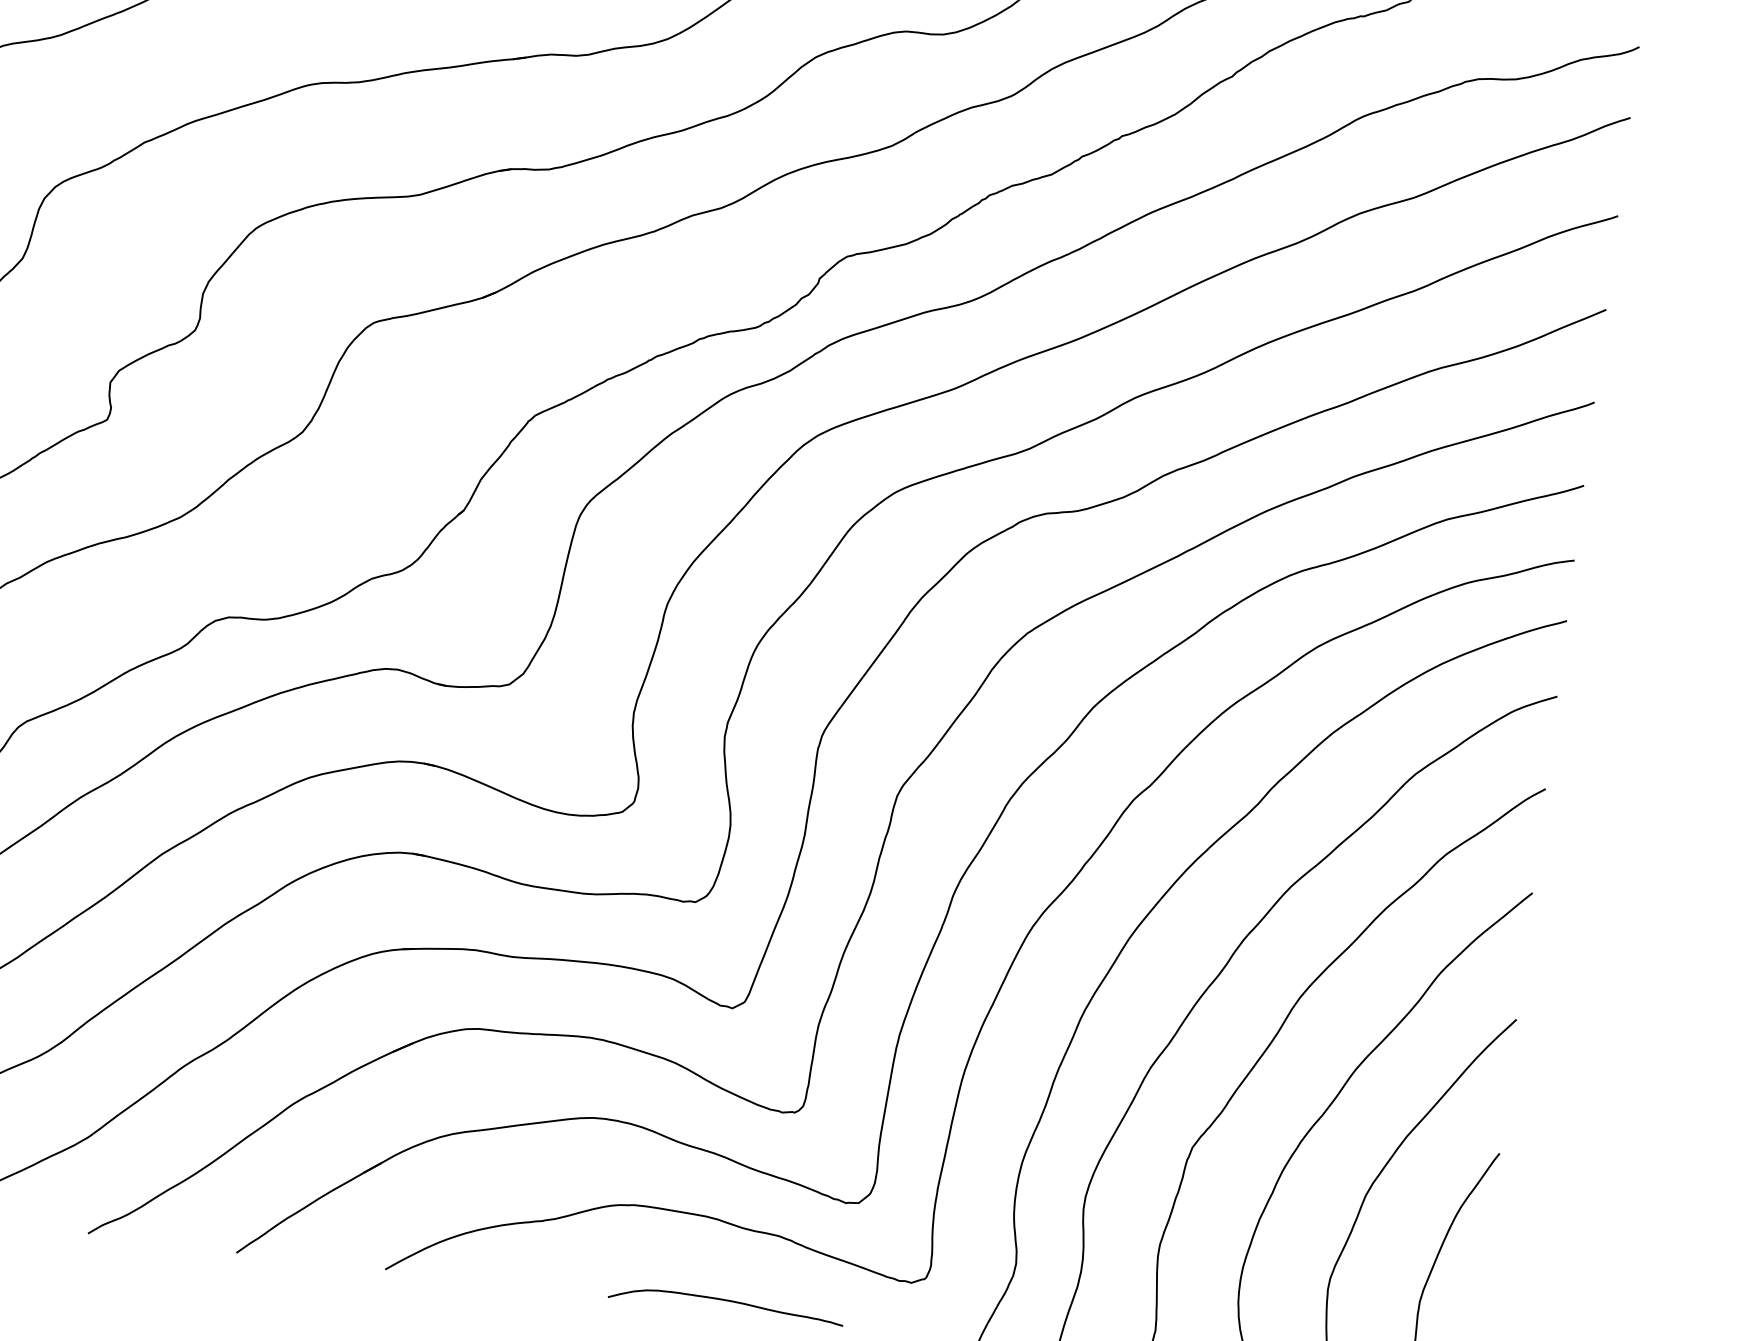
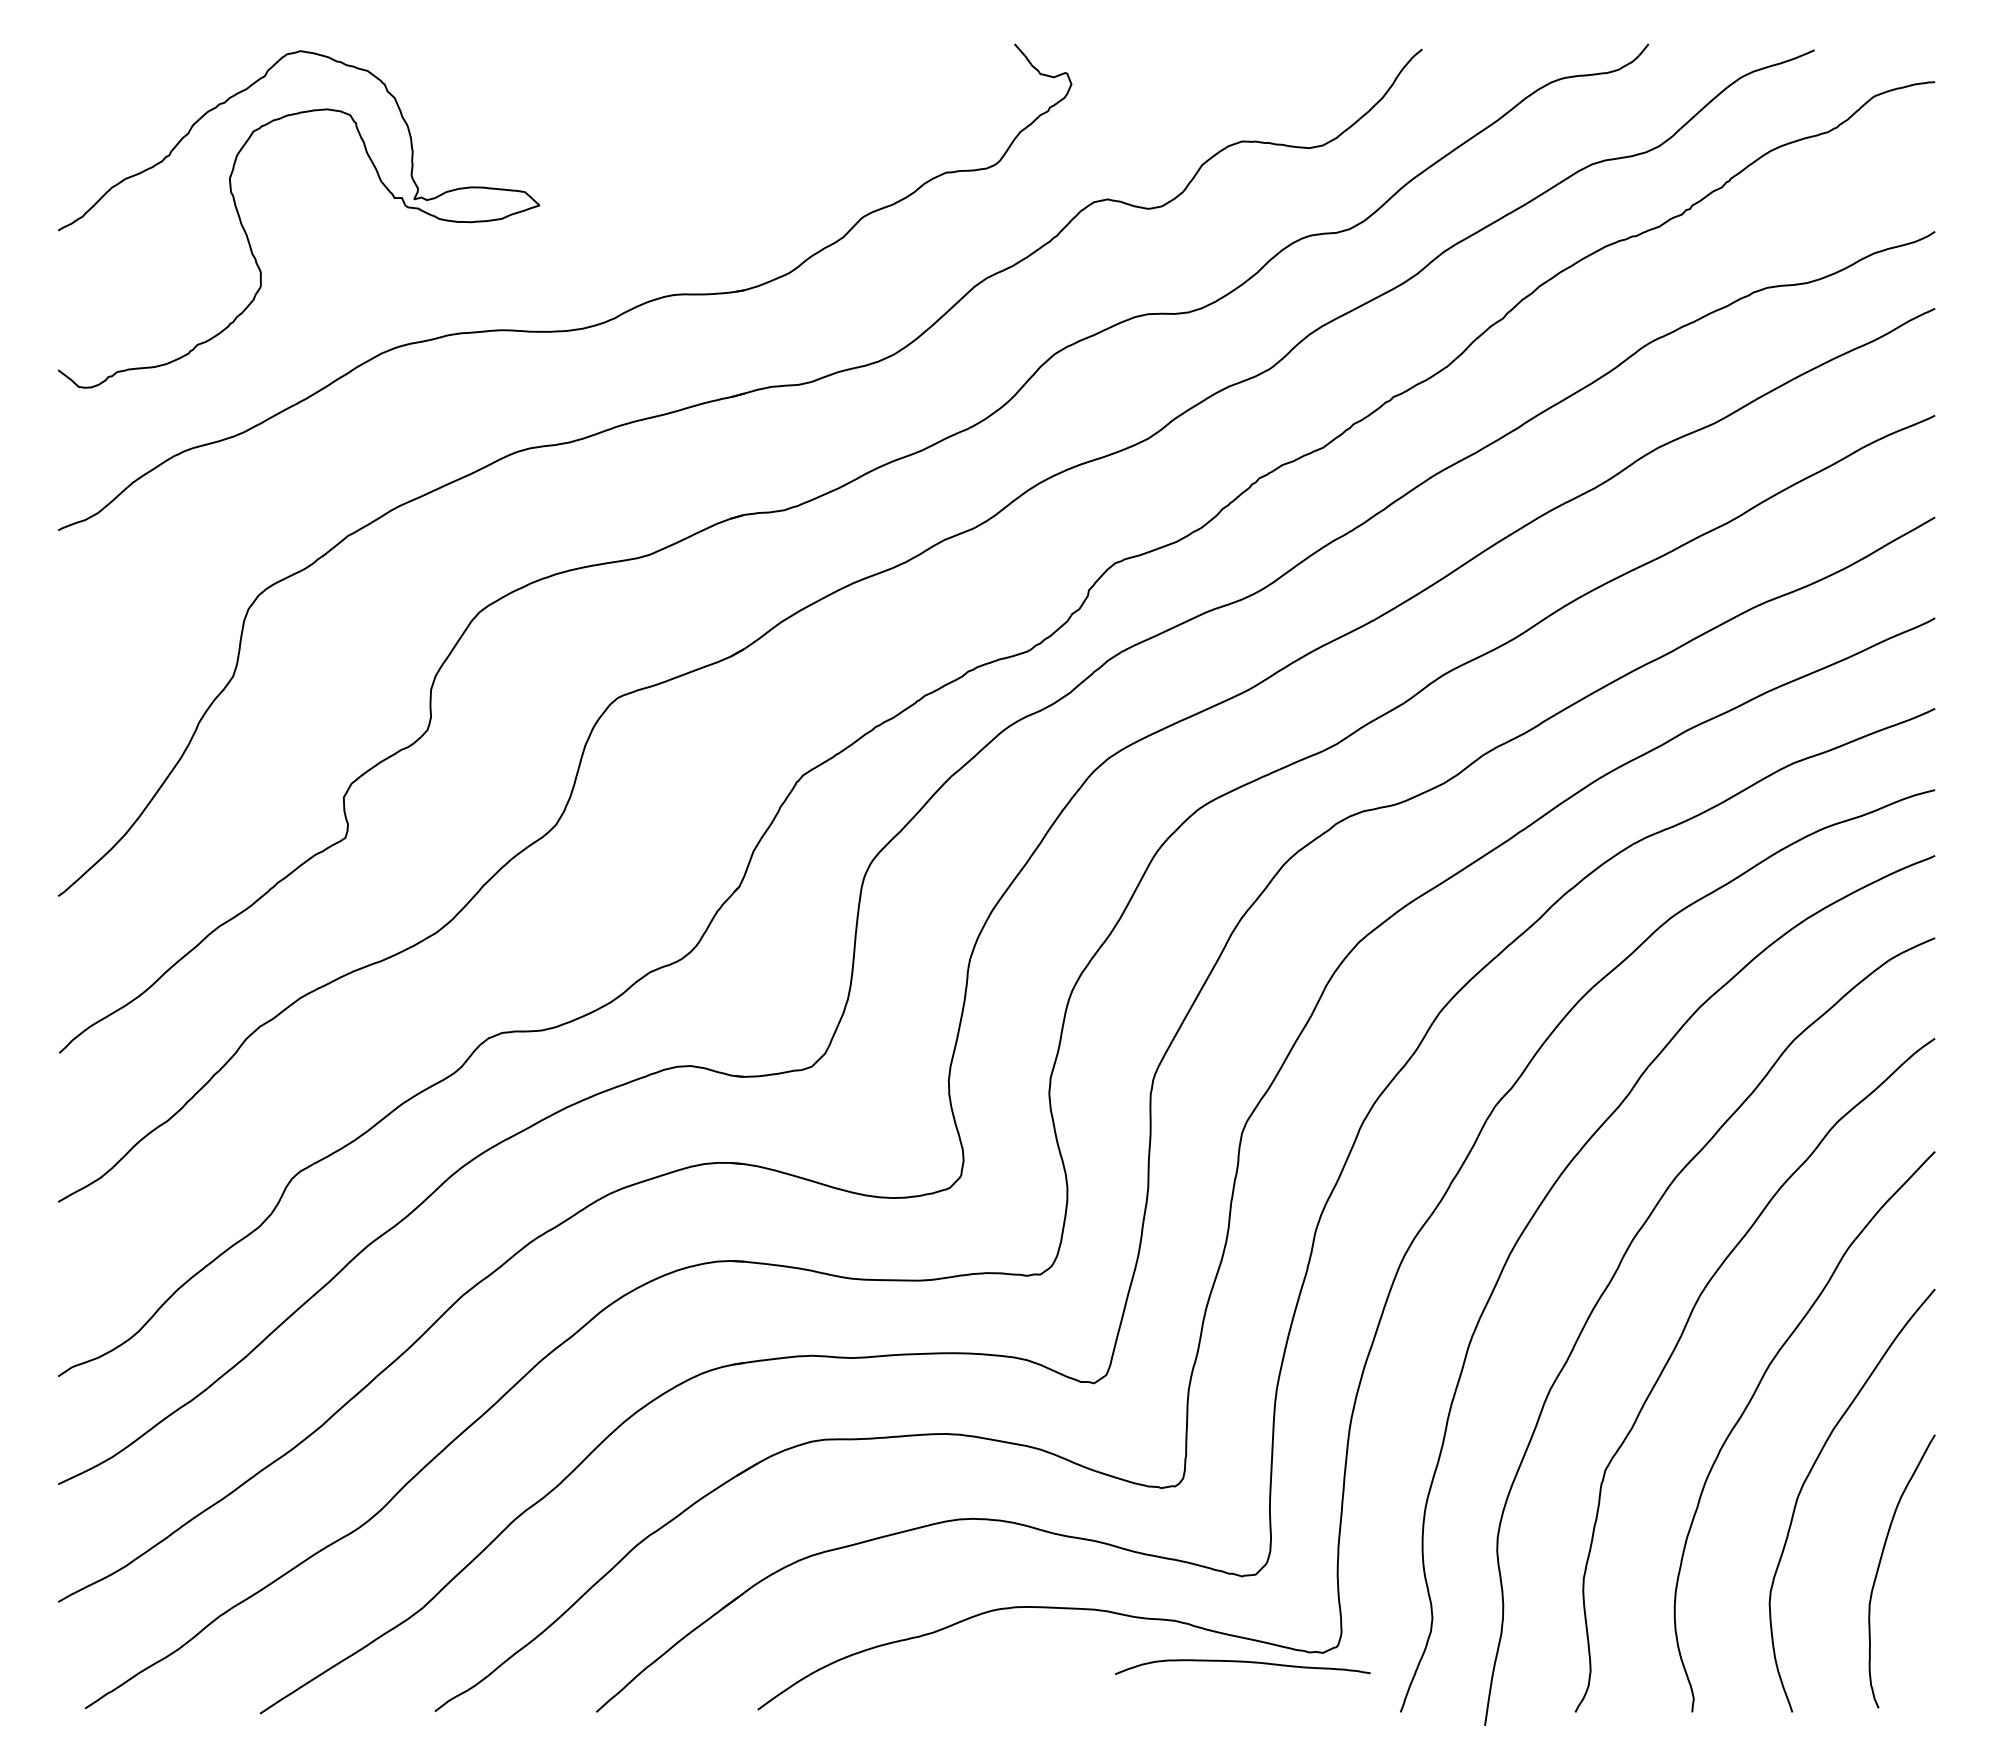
curve: (726, 1301) -> (1242, 1662), moved

